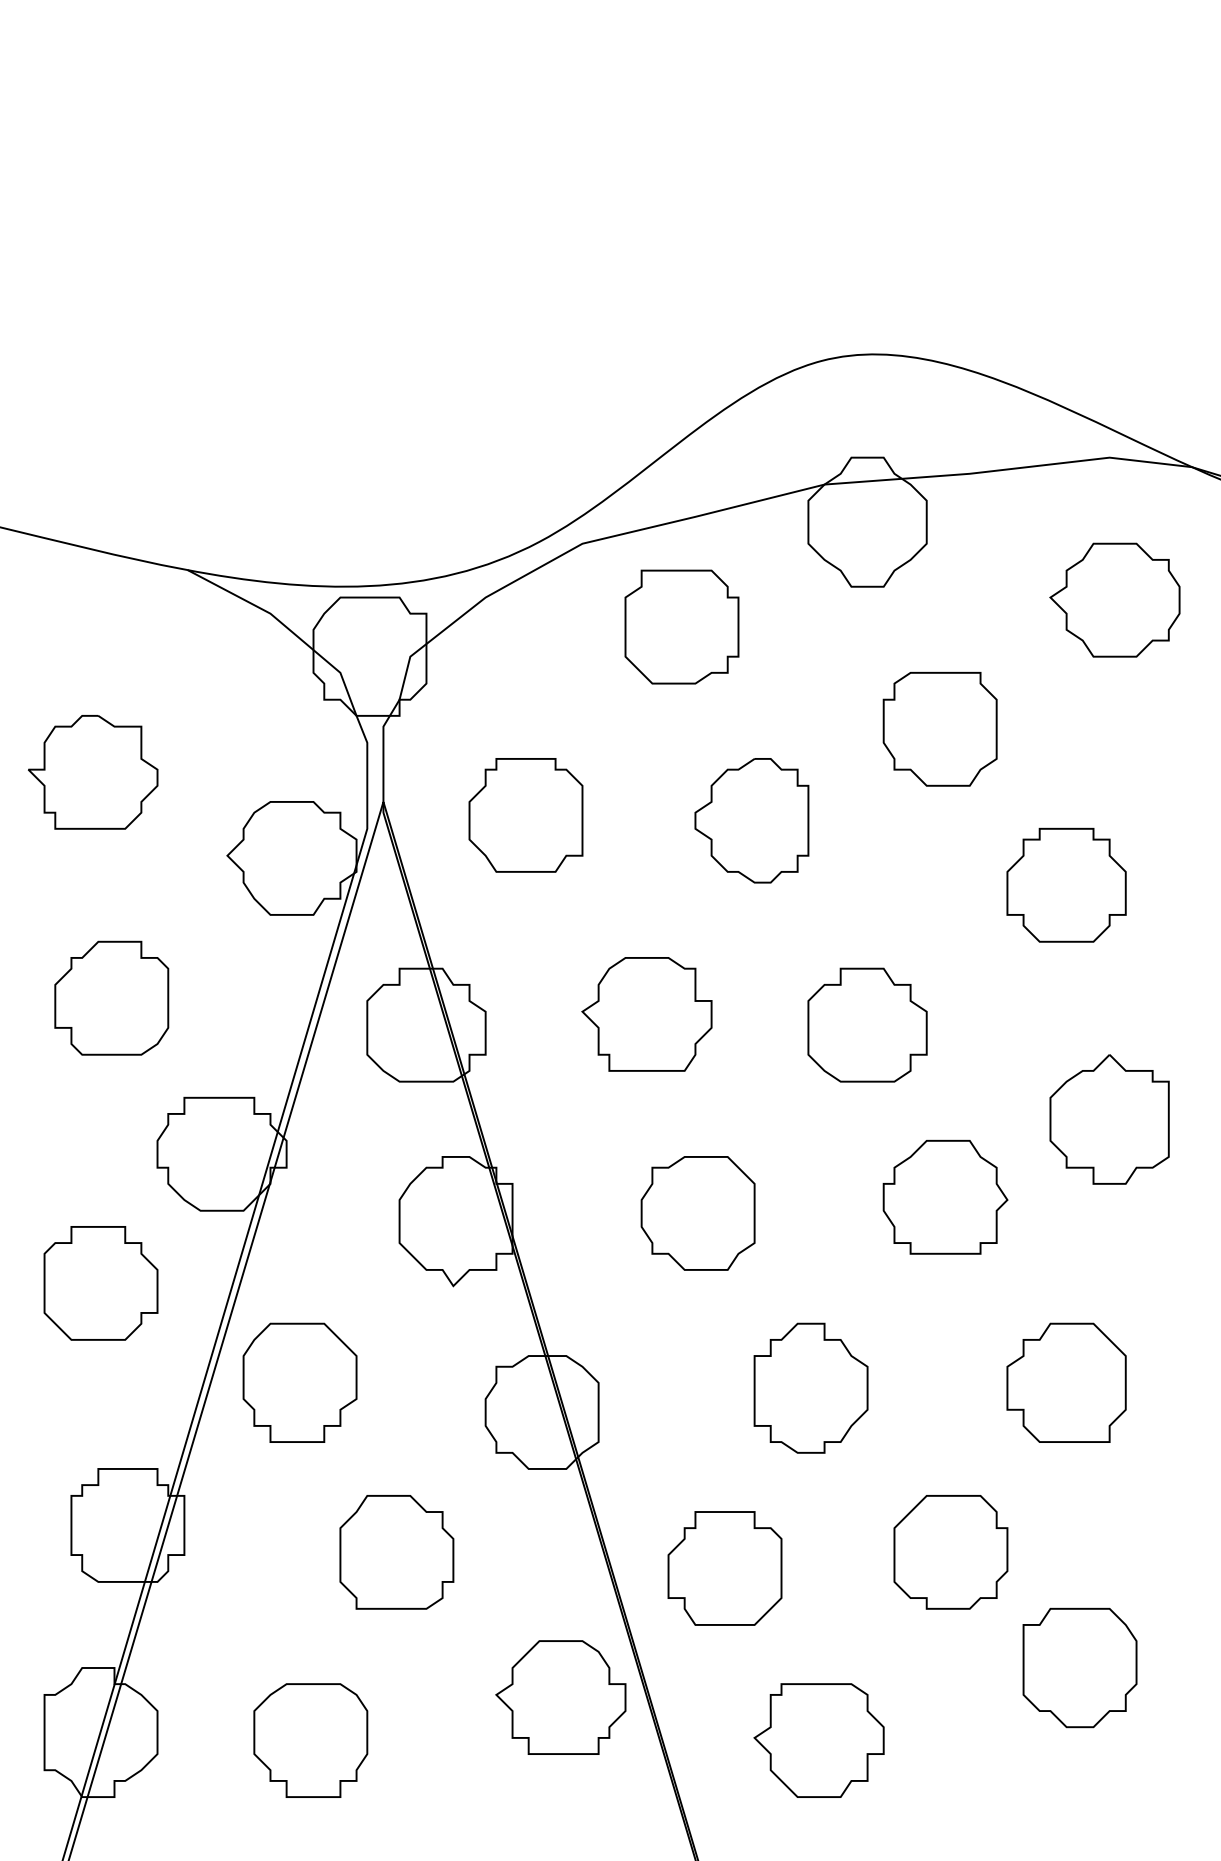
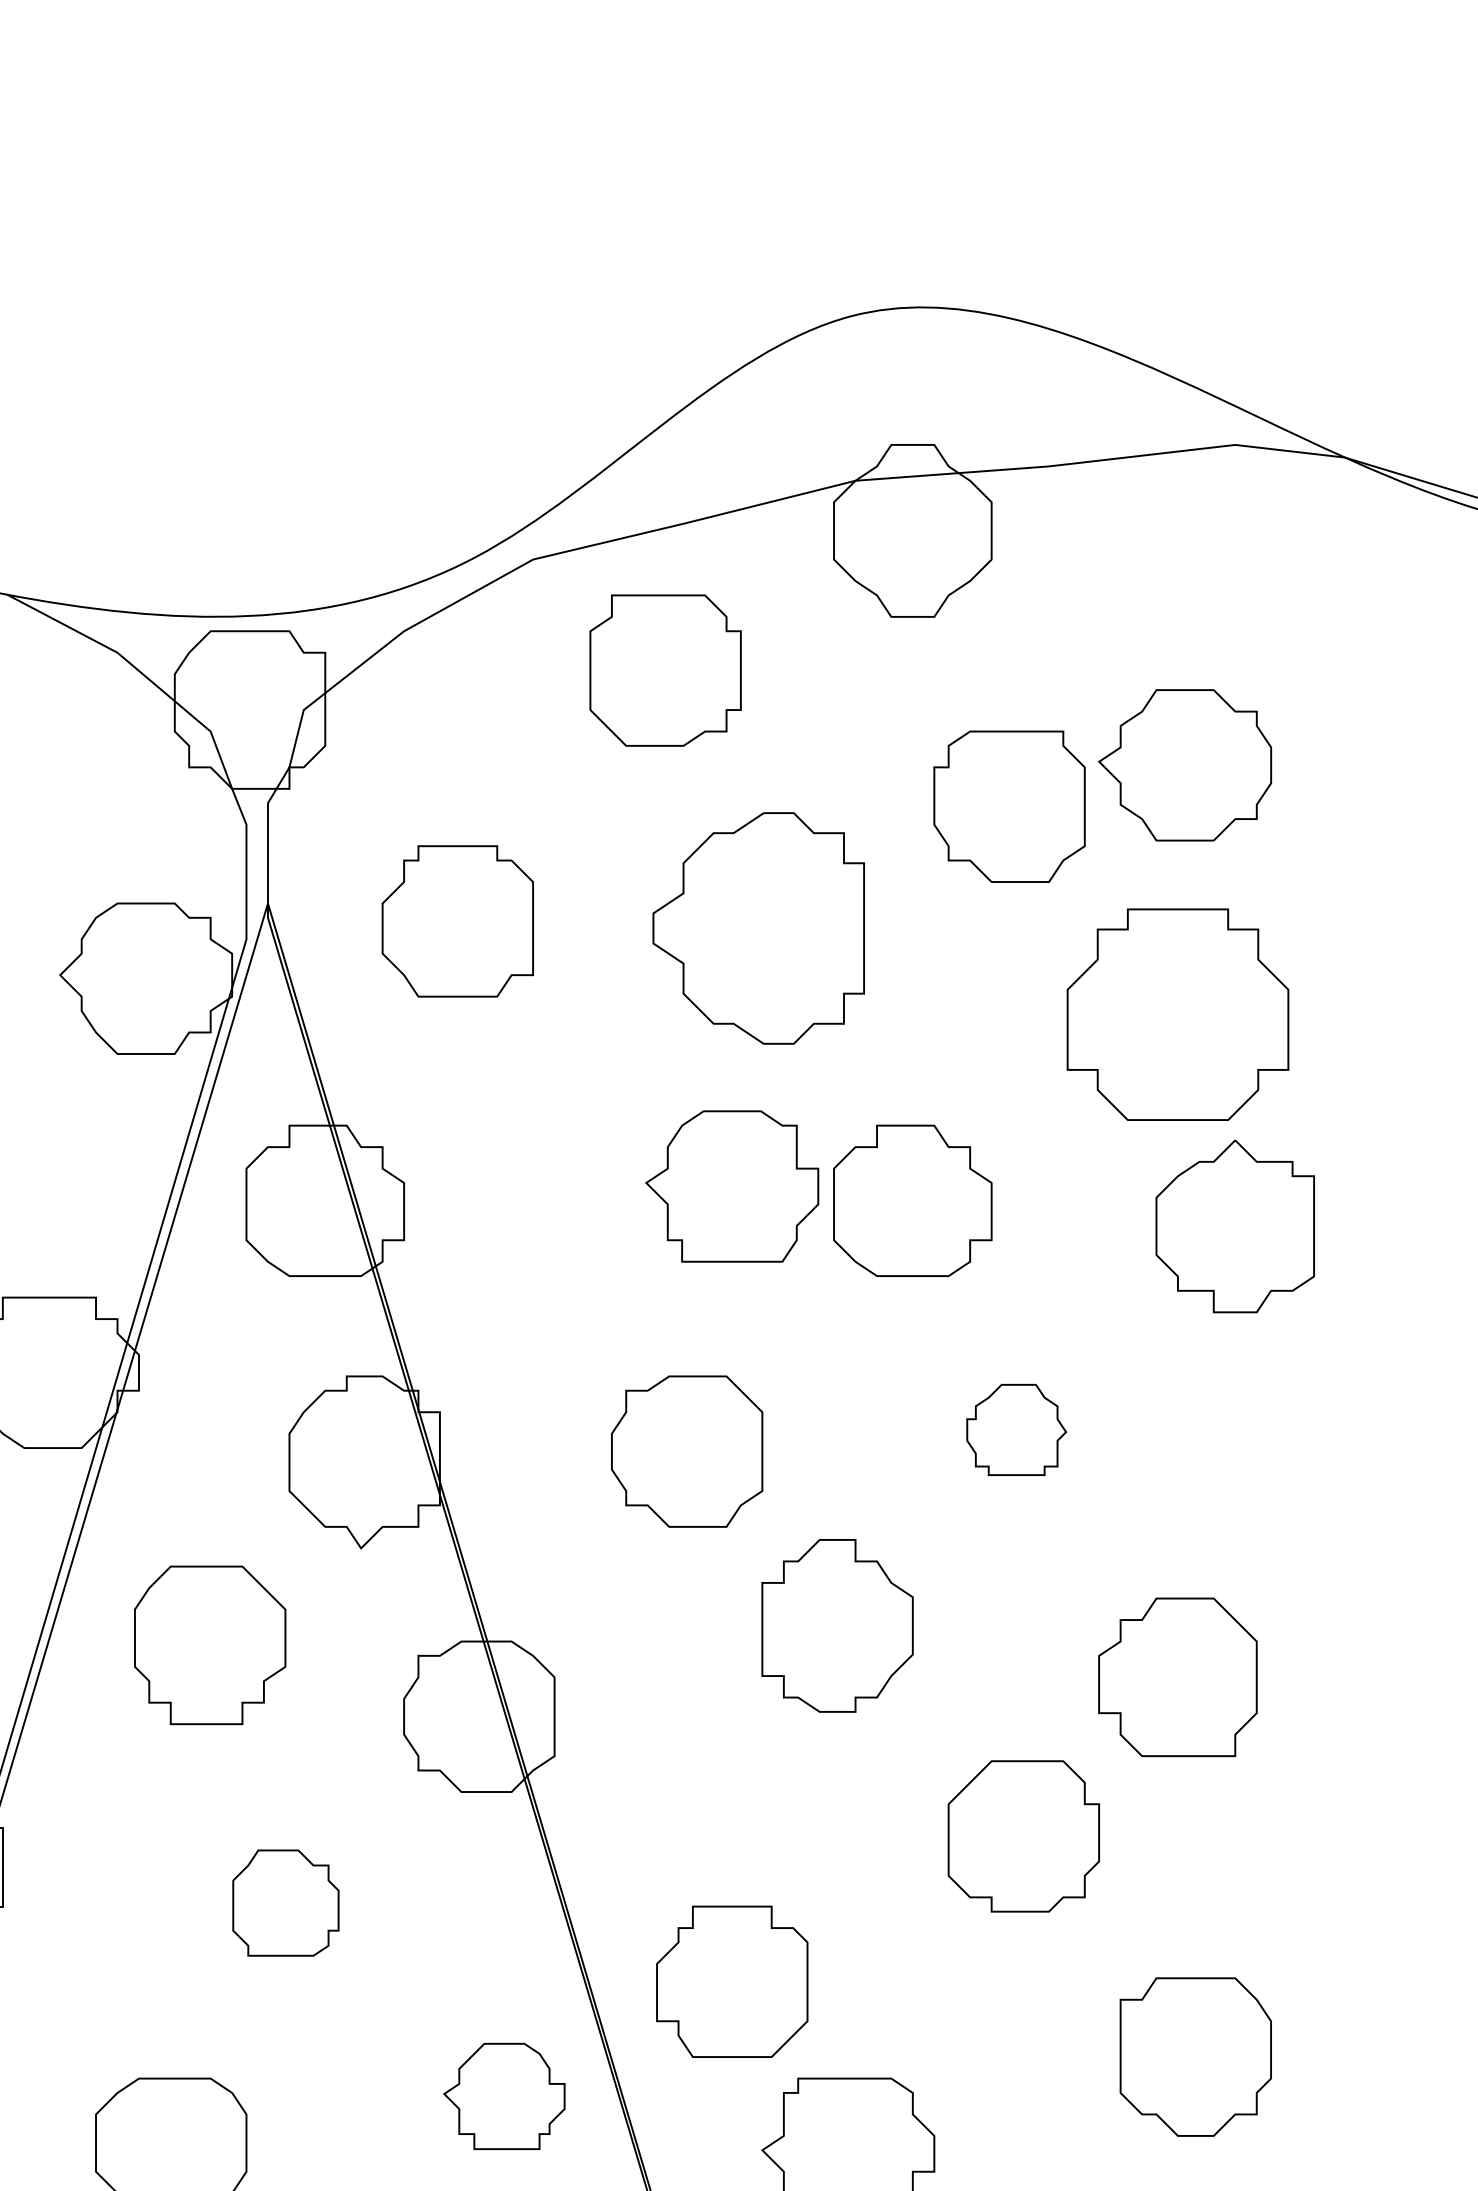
part: (1114, 599) -> (1184, 764), moved
part: (751, 820) -> (758, 928), size x1.4
part: (1066, 884) -> (1177, 1013), size x1.4
part: (646, 1014) -> (731, 1186), moved
part: (1109, 1119) -> (1235, 1226), moved
part: (945, 1196) -> (1016, 1429), size x0.6
part: (299, 1382) -> (209, 1644), moved
part: (810, 1387) -> (836, 1624), moved
part: (396, 1552) -> (285, 1903), size x0.7
part: (950, 1552) -> (1023, 1836), moved
part: (724, 1568) -> (731, 1981), moved
part: (560, 1697) -> (503, 2096), size x0.7

